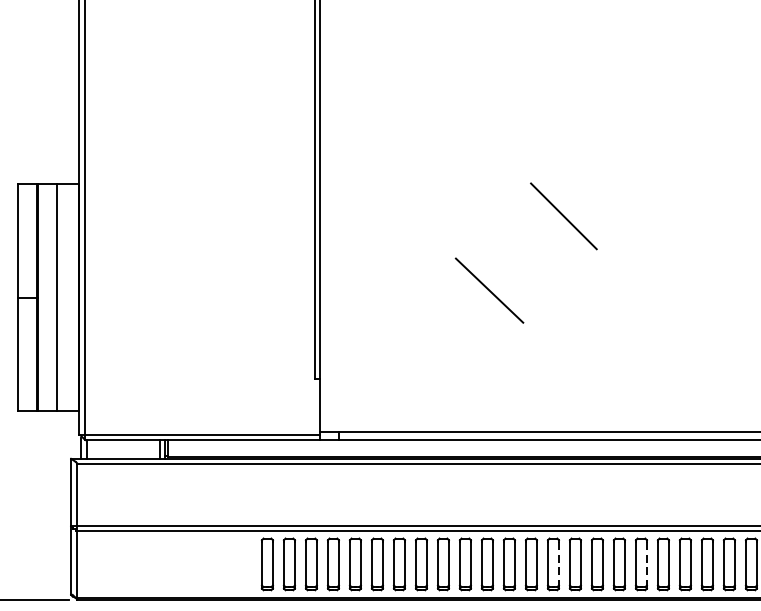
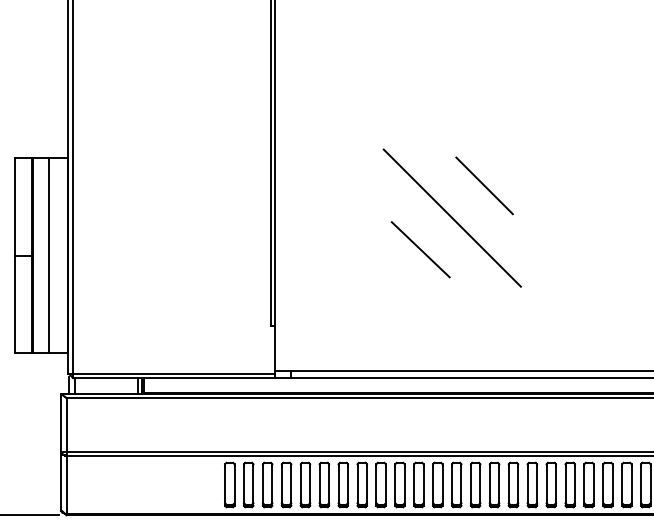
line: (525, 253) -> (451, 217), added
line: (559, 564) -> (480, 485), dashed -> solid
line: (646, 564) -> (555, 485), dashed -> solid

